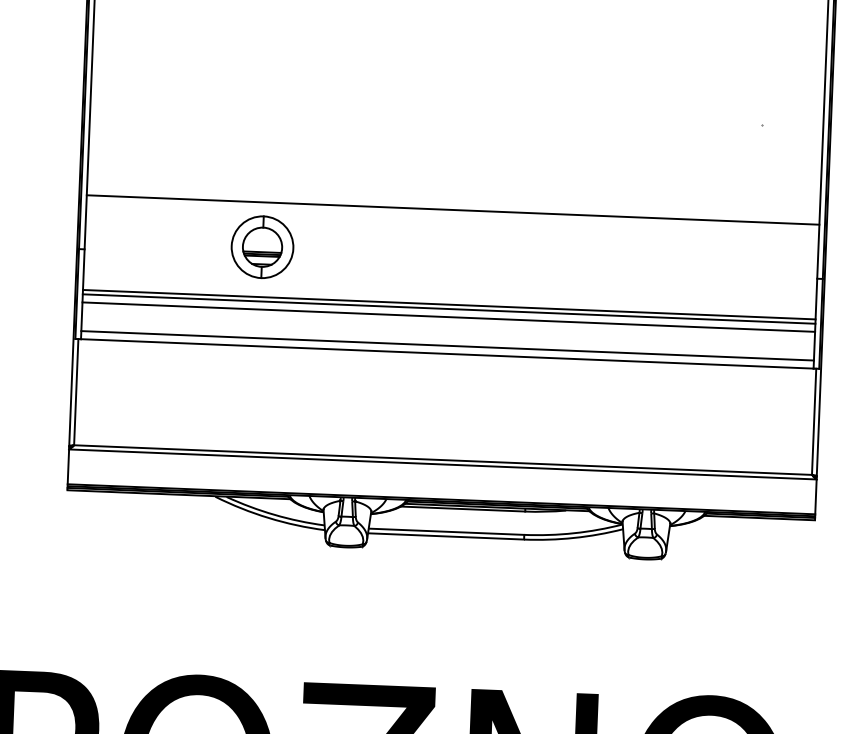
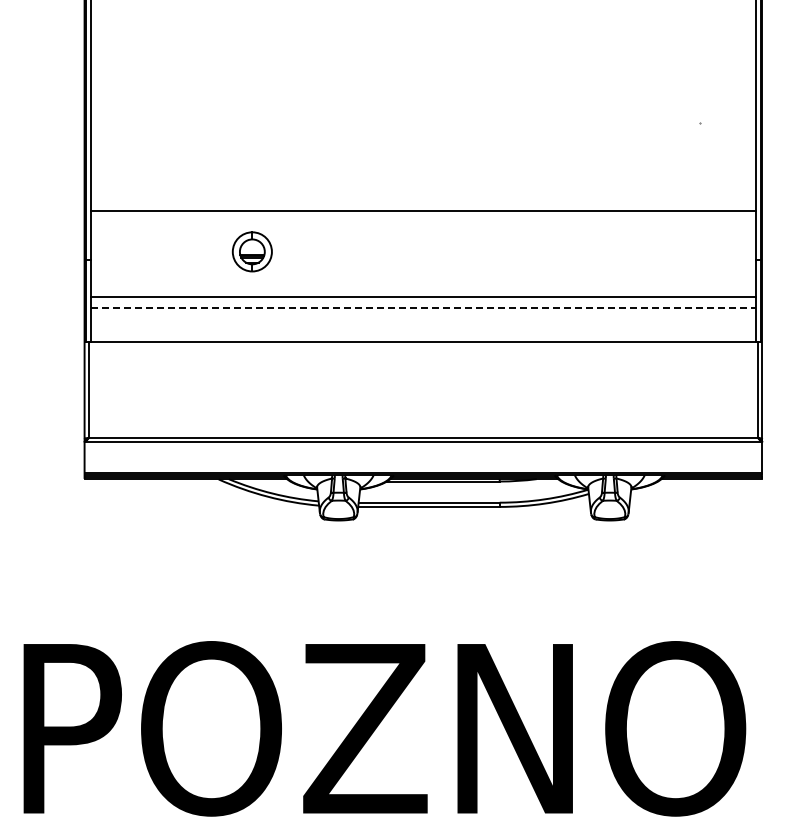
part: (262, 246) -> (252, 251), size x0.7
line: (449, 309) -> (423, 301), removed
line: (448, 317) -> (423, 308), solid -> dashed
line: (447, 345) -> (423, 334), removed

